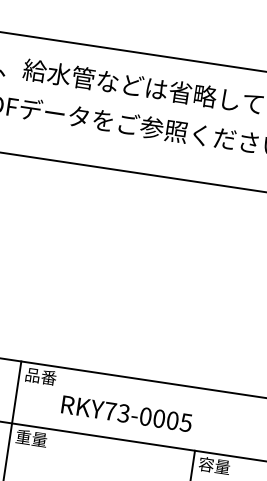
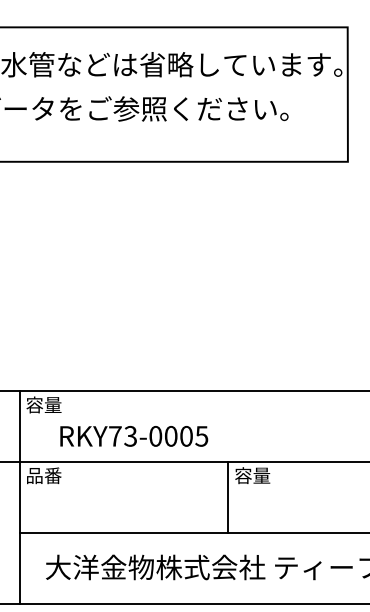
text: (40, 376) -> (43, 404), 品番 -> 容量
text: (127, 414) -> (134, 436), moved
text: (31, 438) -> (43, 475), 重量 -> 品番

